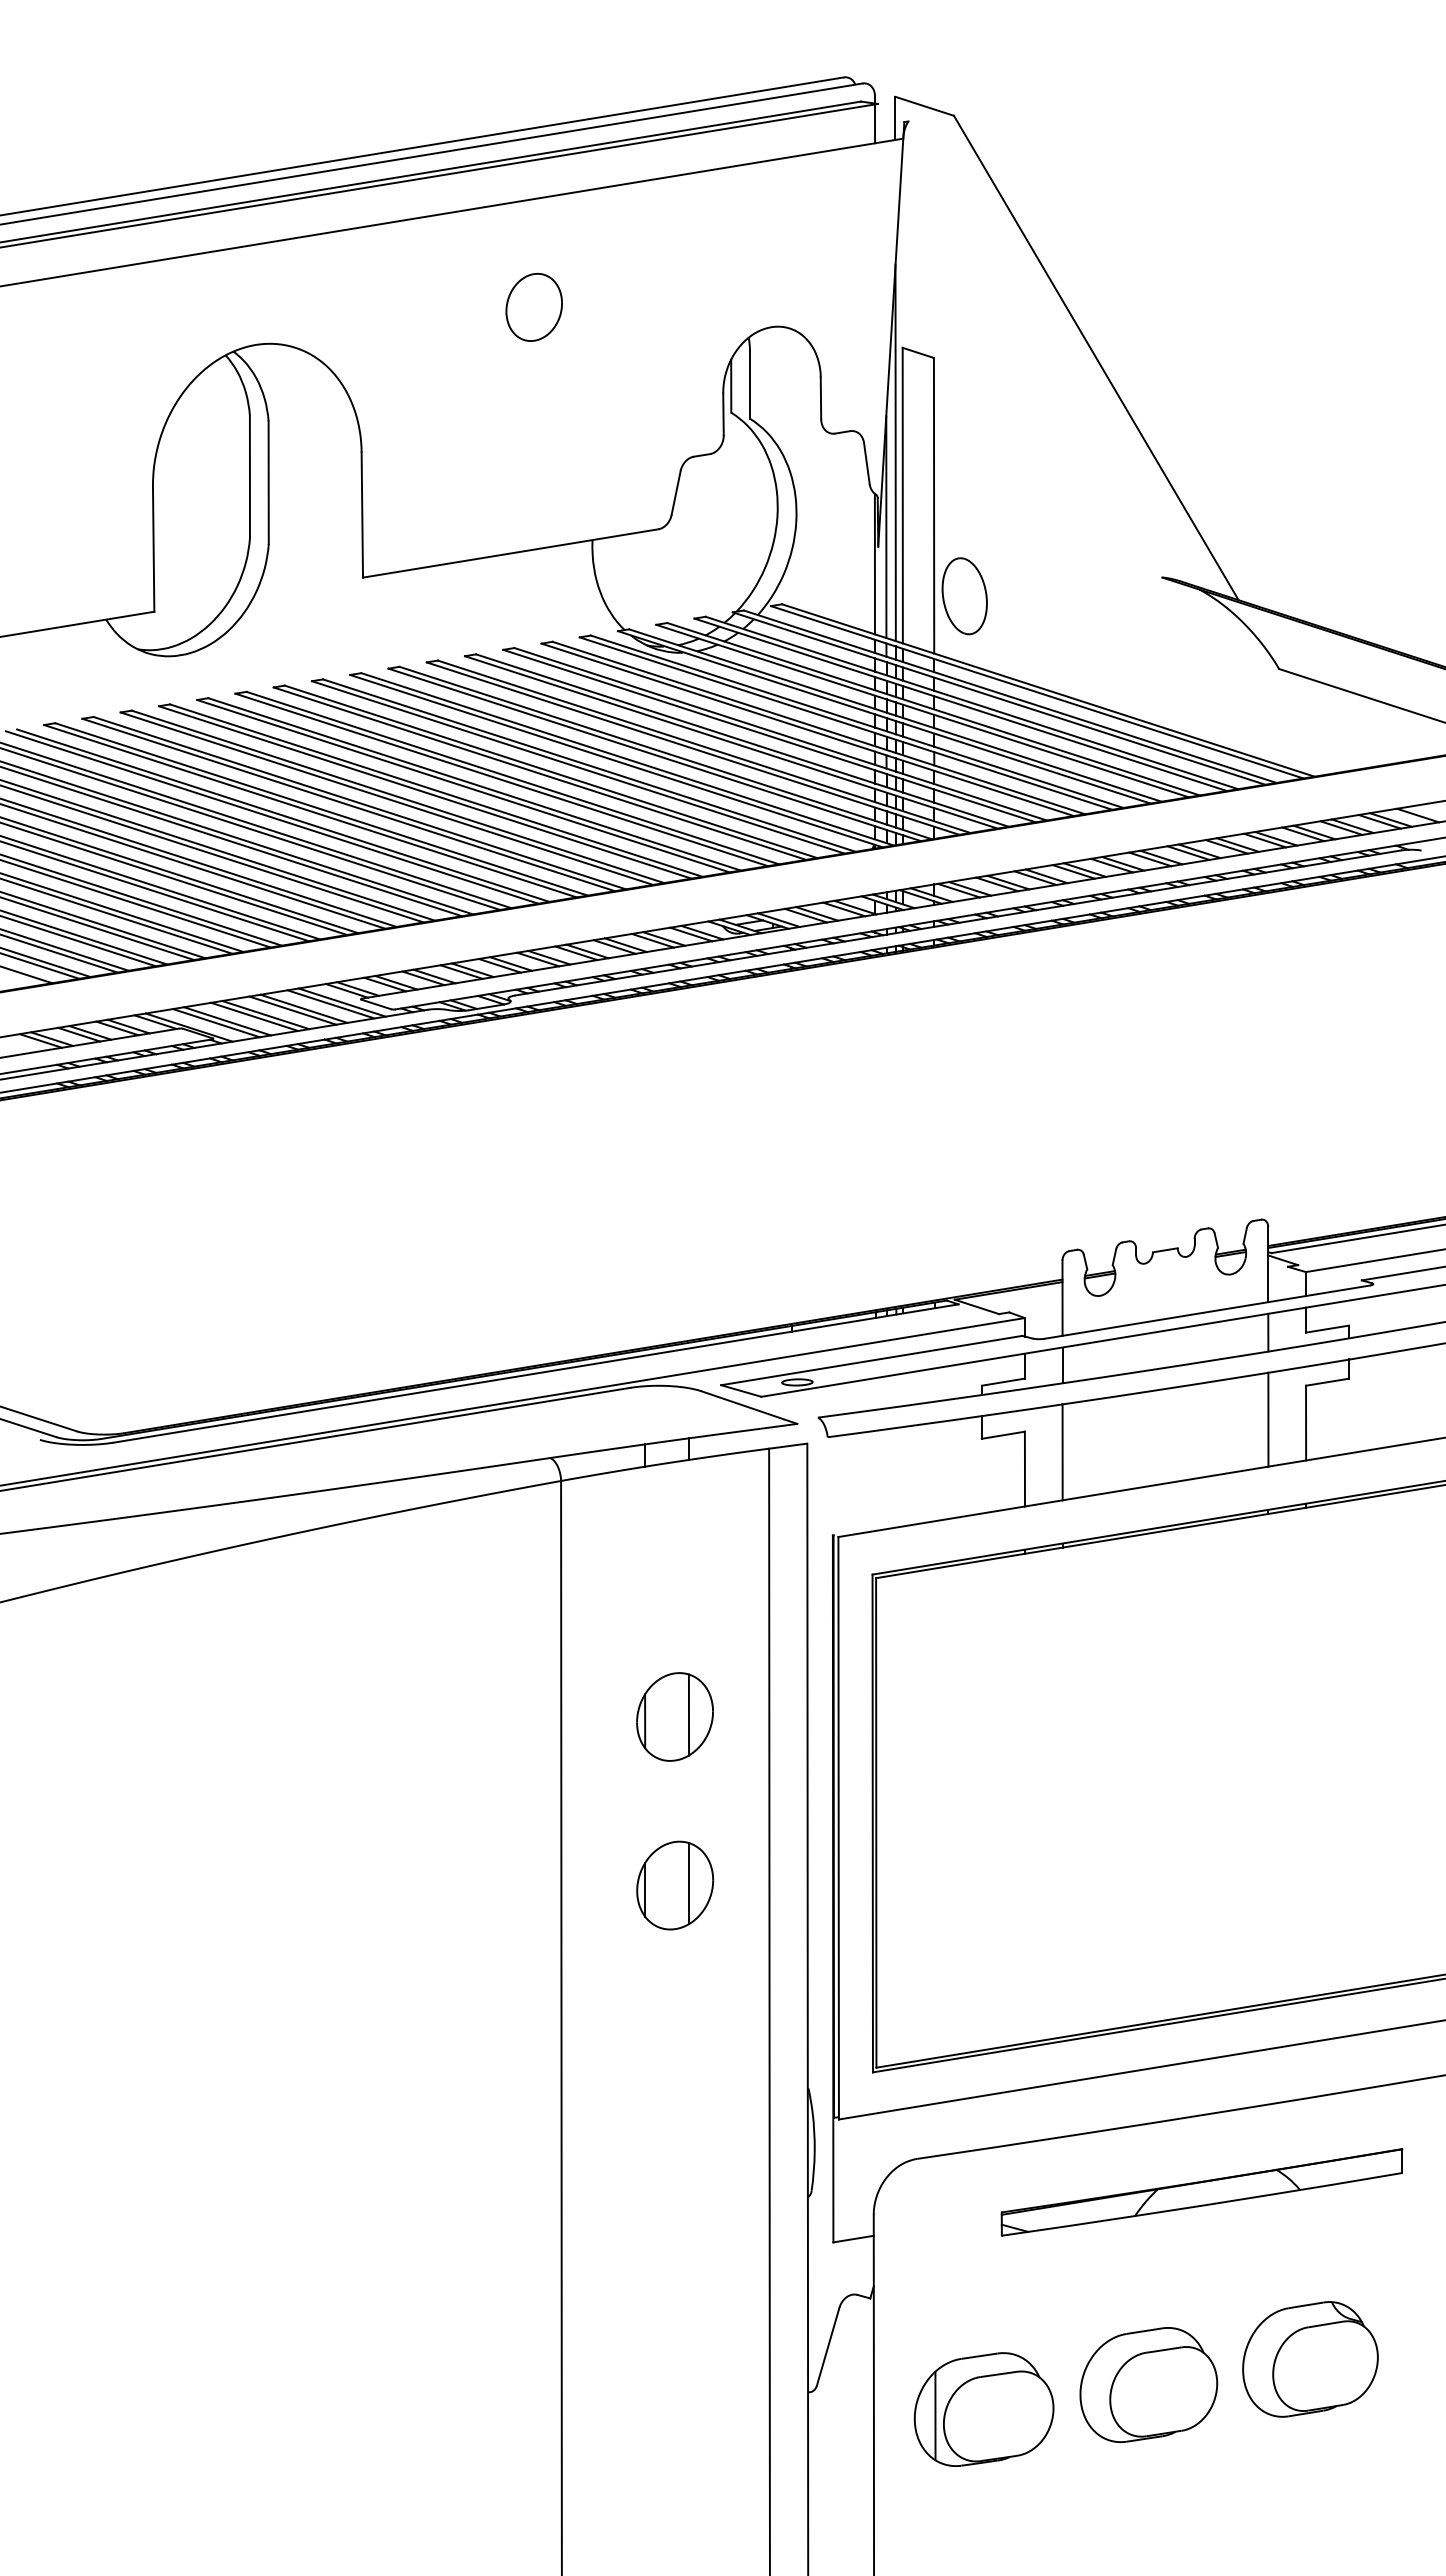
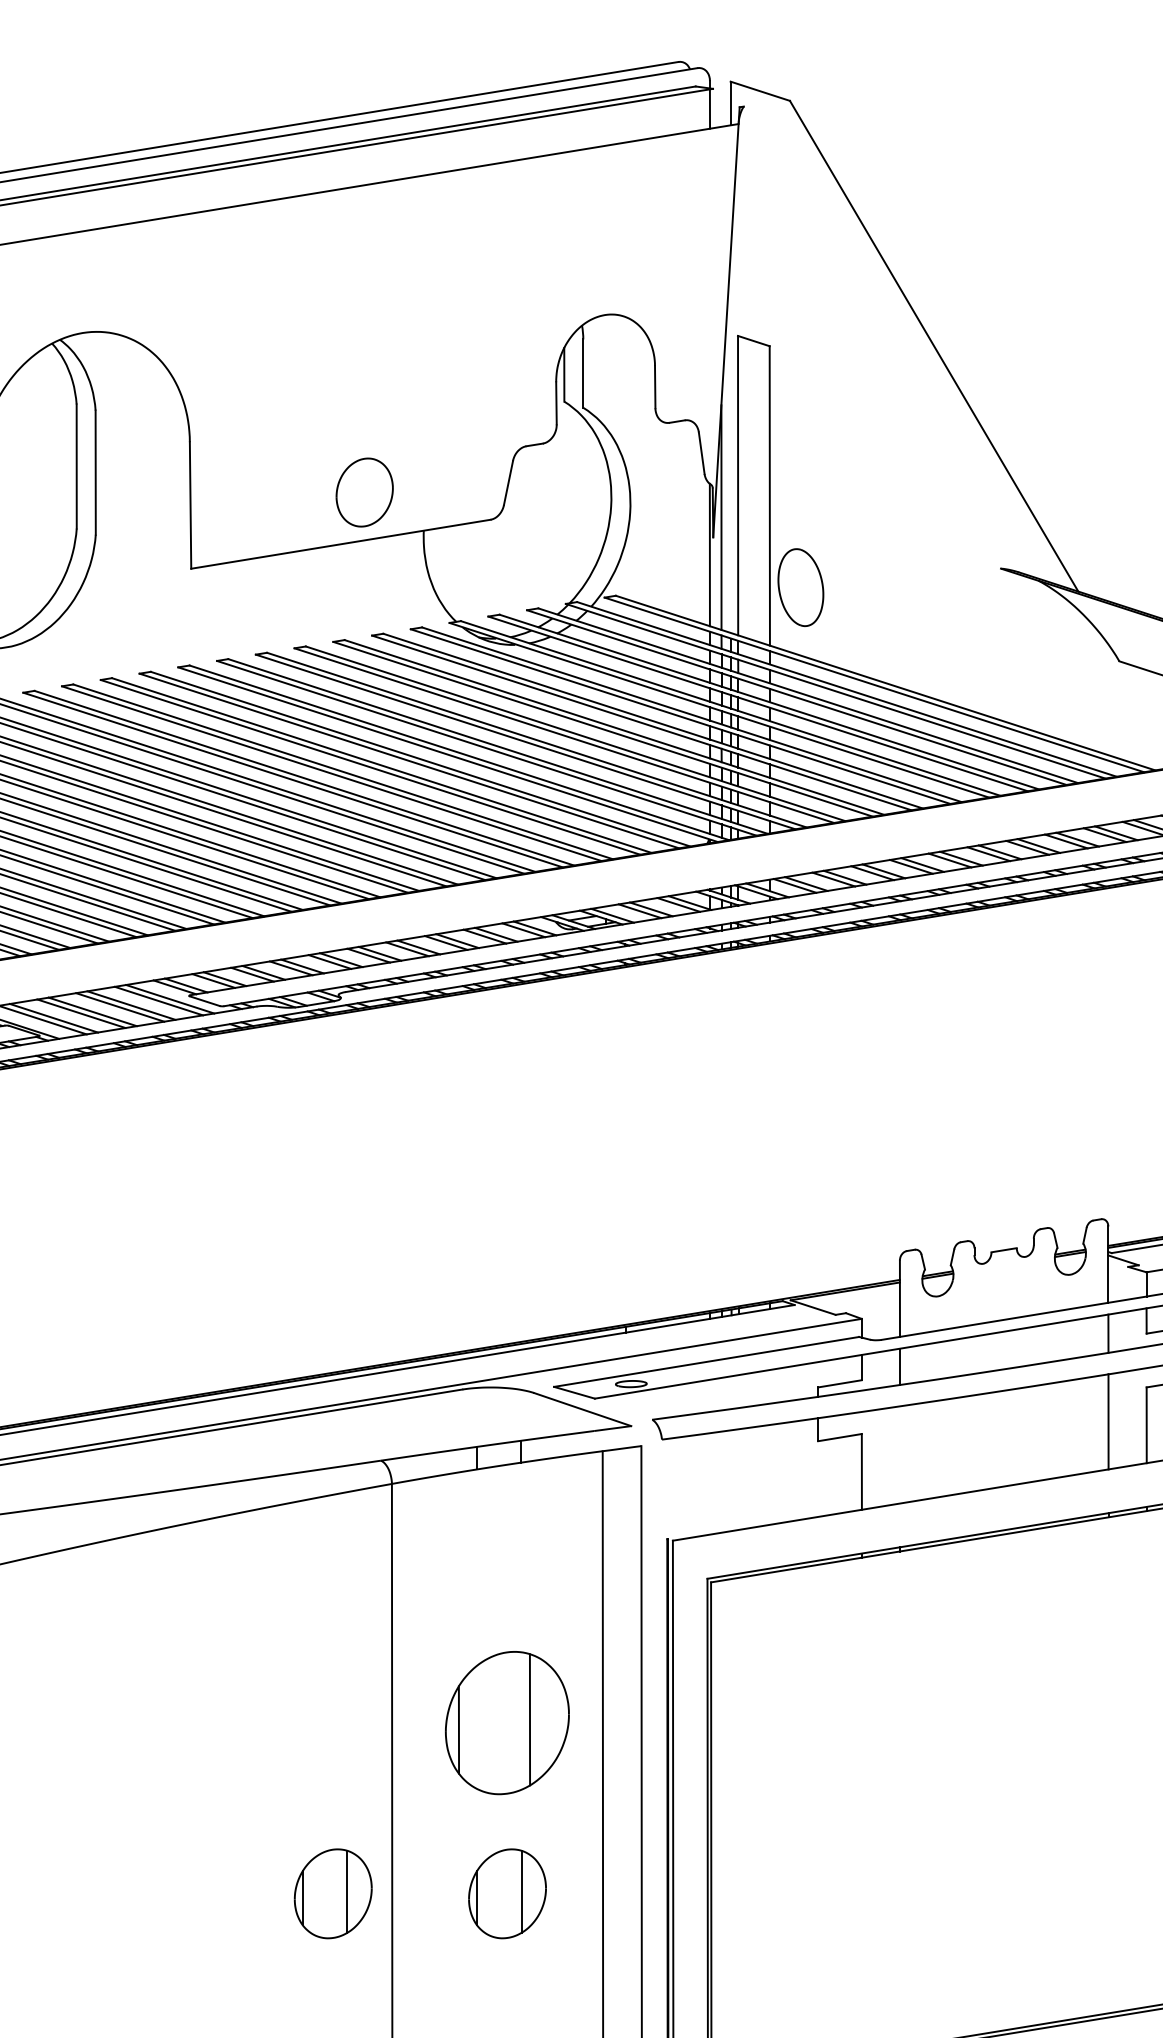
part: (533, 307) -> (363, 492), moved
line: (895, 453) -> (730, 442), removed
line: (1062, 1452) -> (899, 1455), removed
part: (674, 1716) -> (506, 1722), size x1.6
part: (503, 1885) -> (333, 1893), added

